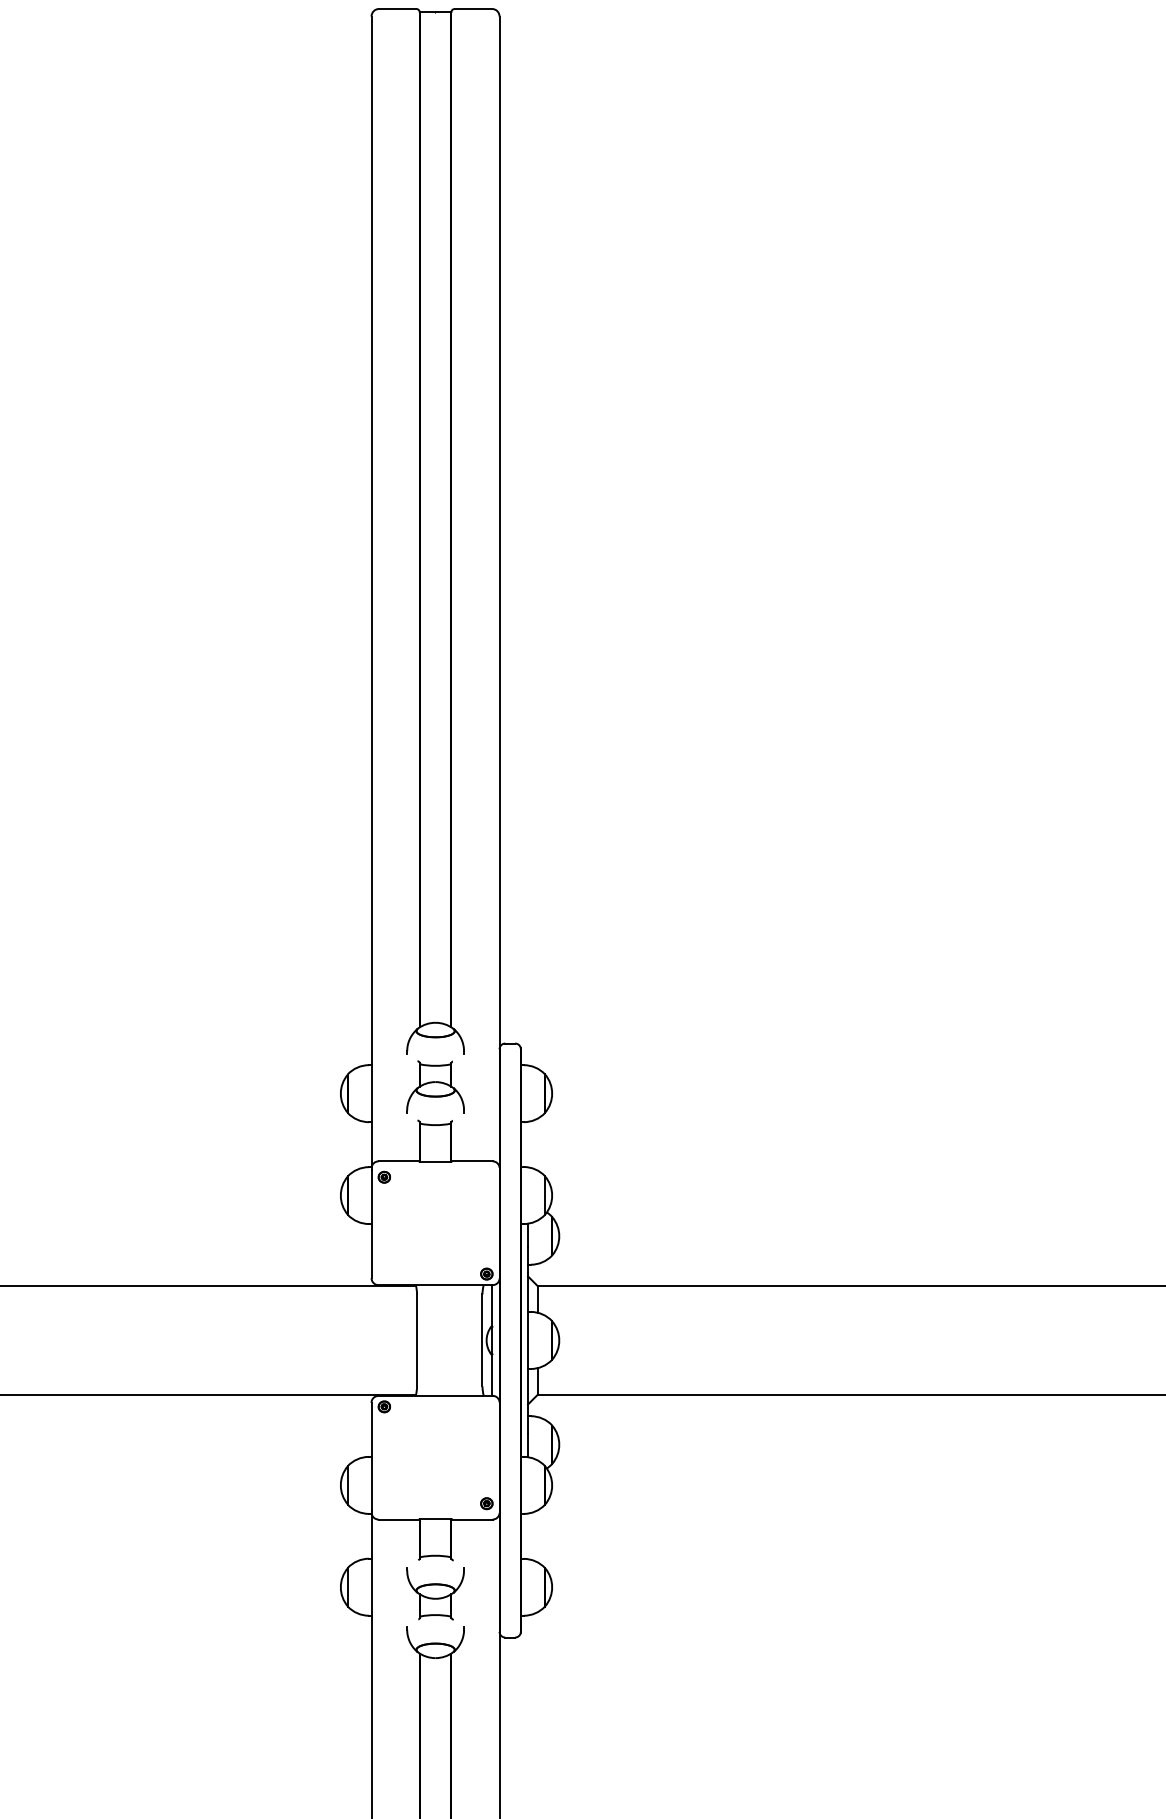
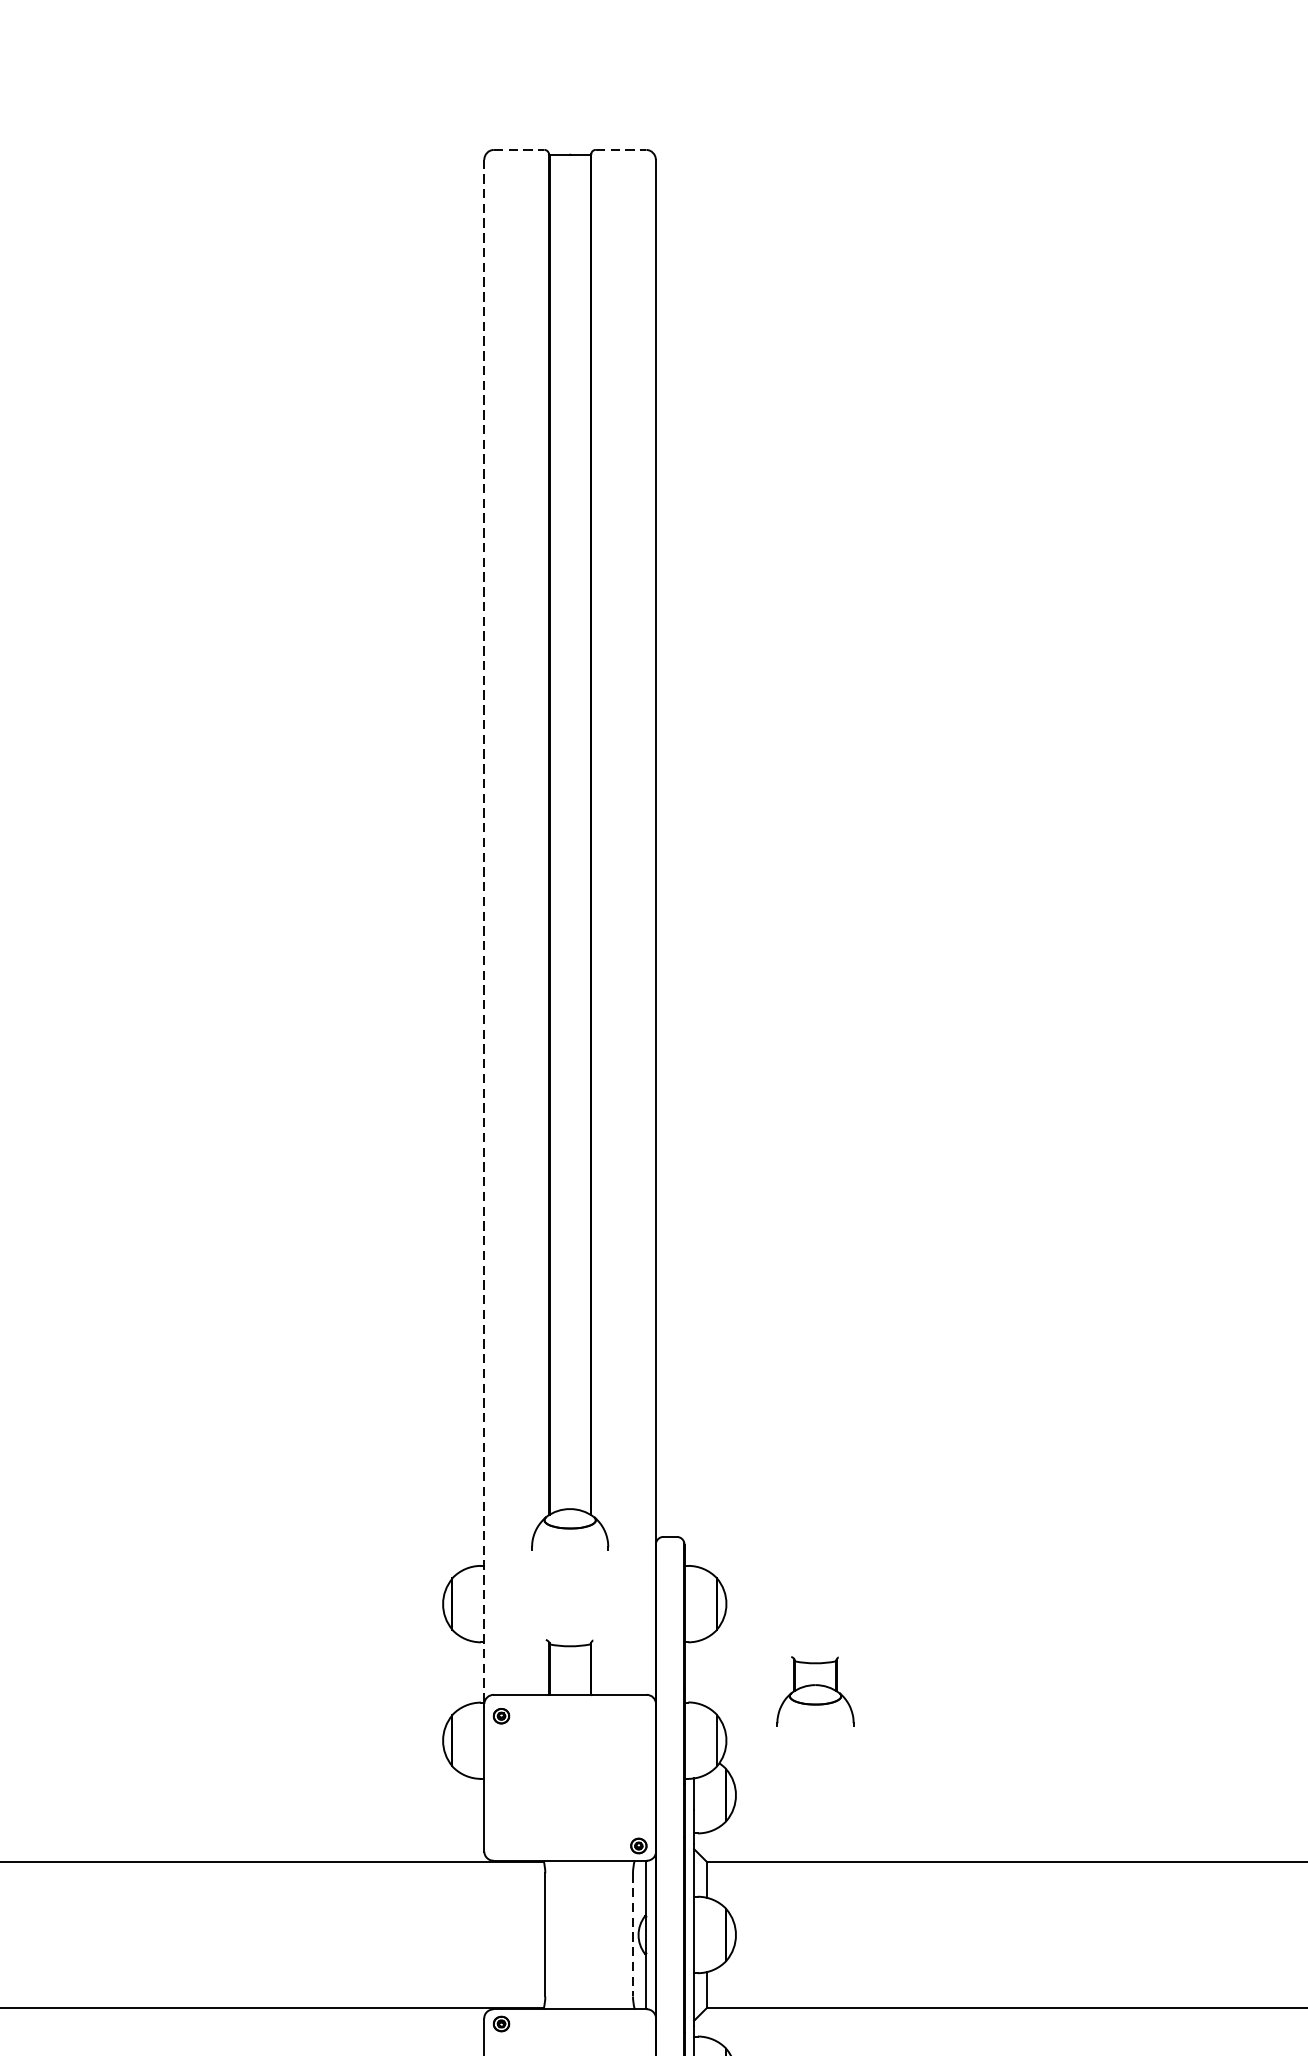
line: (397, 9) -> (519, 150), solid -> dashed
line: (473, 9) -> (620, 150), solid -> dashed
line: (371, 591) -> (484, 930), solid -> dashed
part: (435, 1086) -> (815, 1691), moved
line: (482, 1340) -> (633, 1935), solid -> dashed

